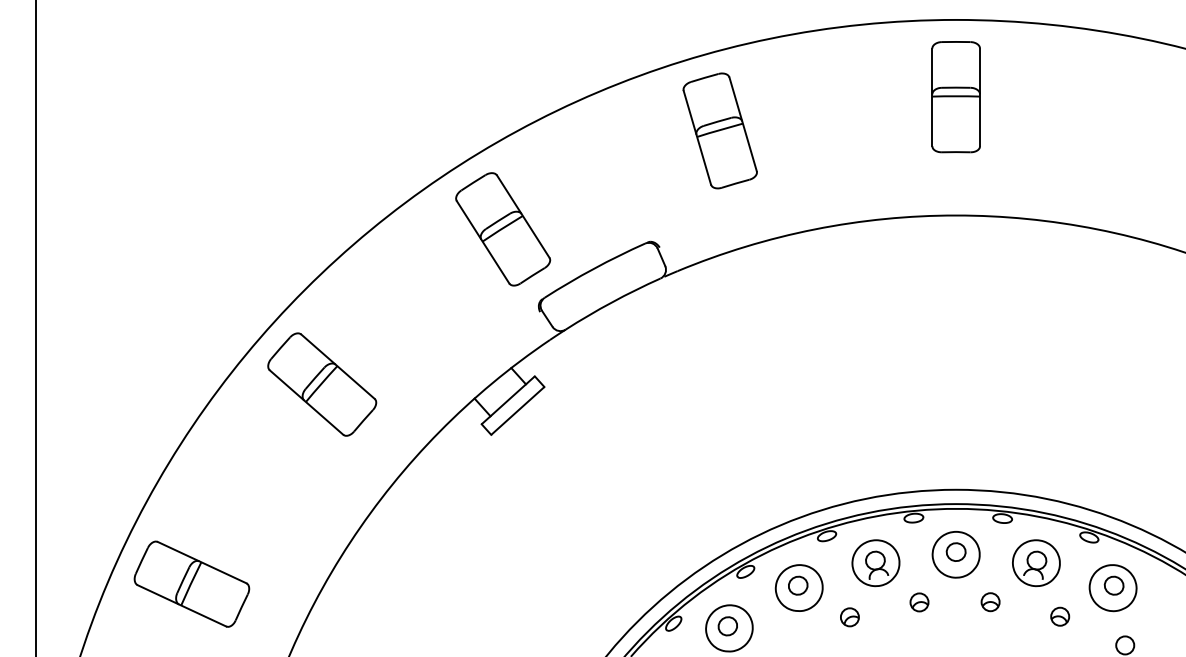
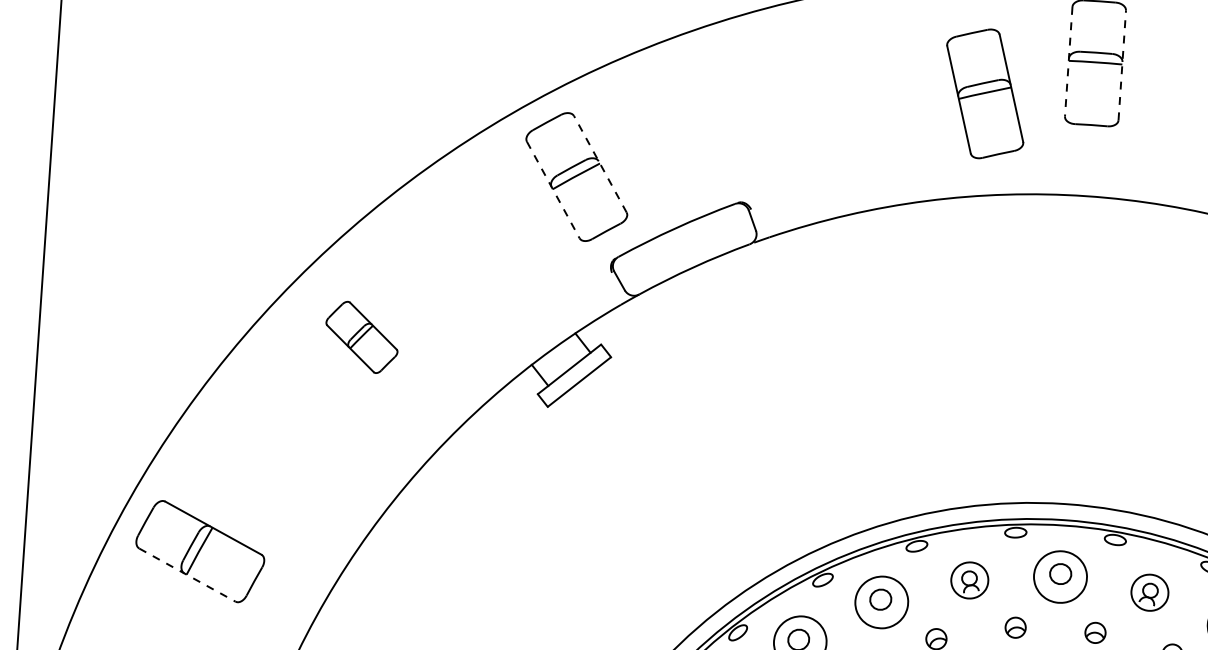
line: (932, 97) -> (1068, 61), solid -> dashed
line: (980, 97) -> (1122, 65), solid -> dashed
part: (719, 130) -> (984, 93), moved
line: (523, 216) -> (600, 164), solid -> dashed
line: (483, 242) -> (553, 190), solid -> dashed
part: (322, 384) -> (362, 337), size x0.6
part: (875, 563) -> (969, 580), size x0.7
part: (1036, 563) -> (1149, 592), size x0.7
line: (181, 605) -> (186, 574), solid -> dashed

